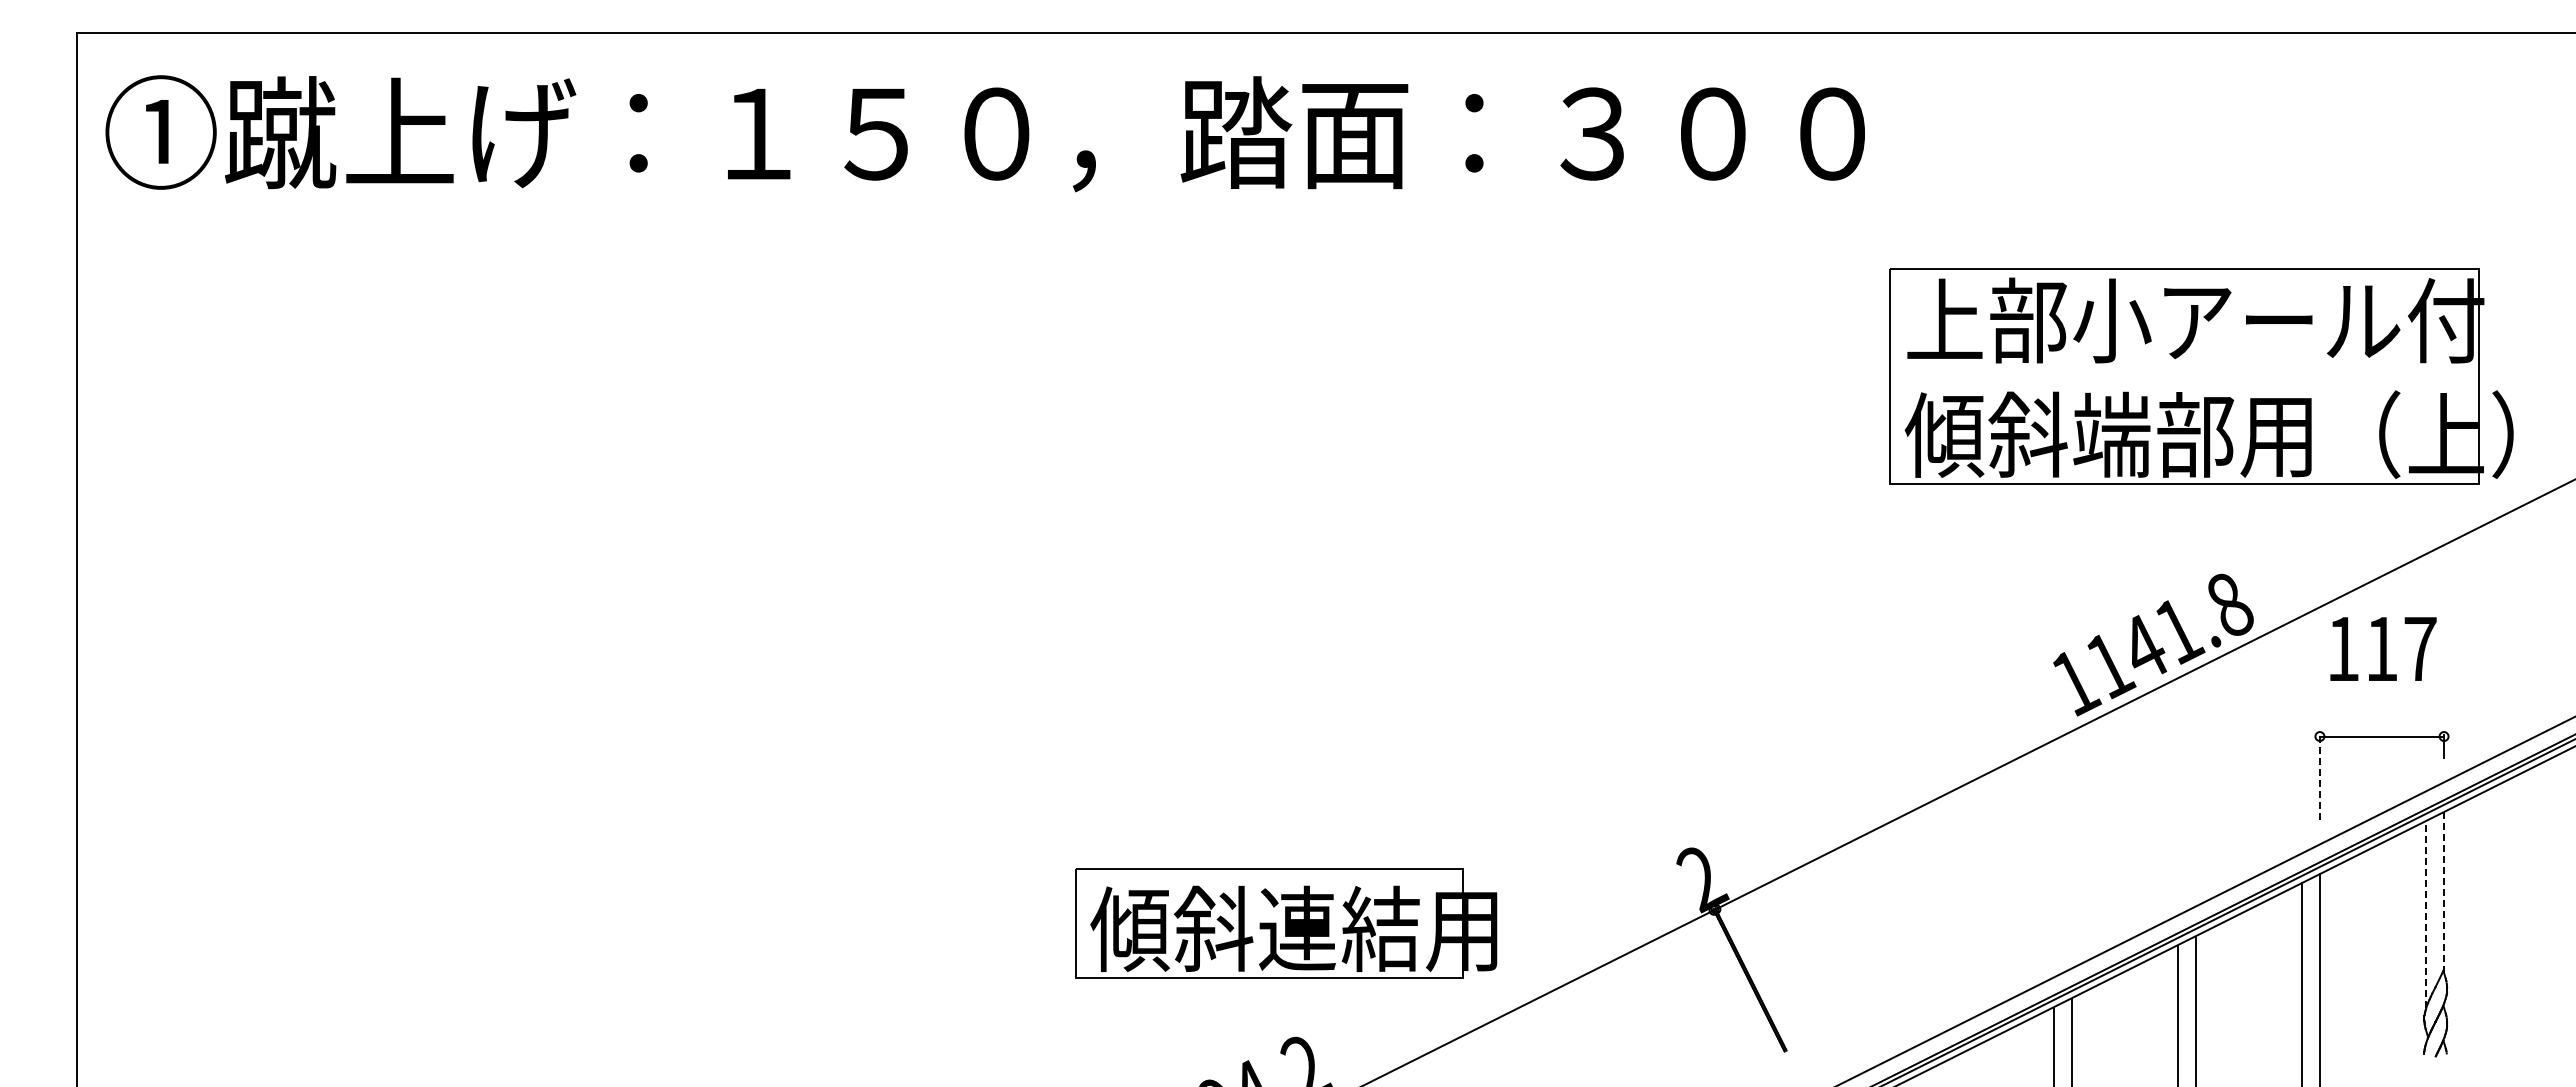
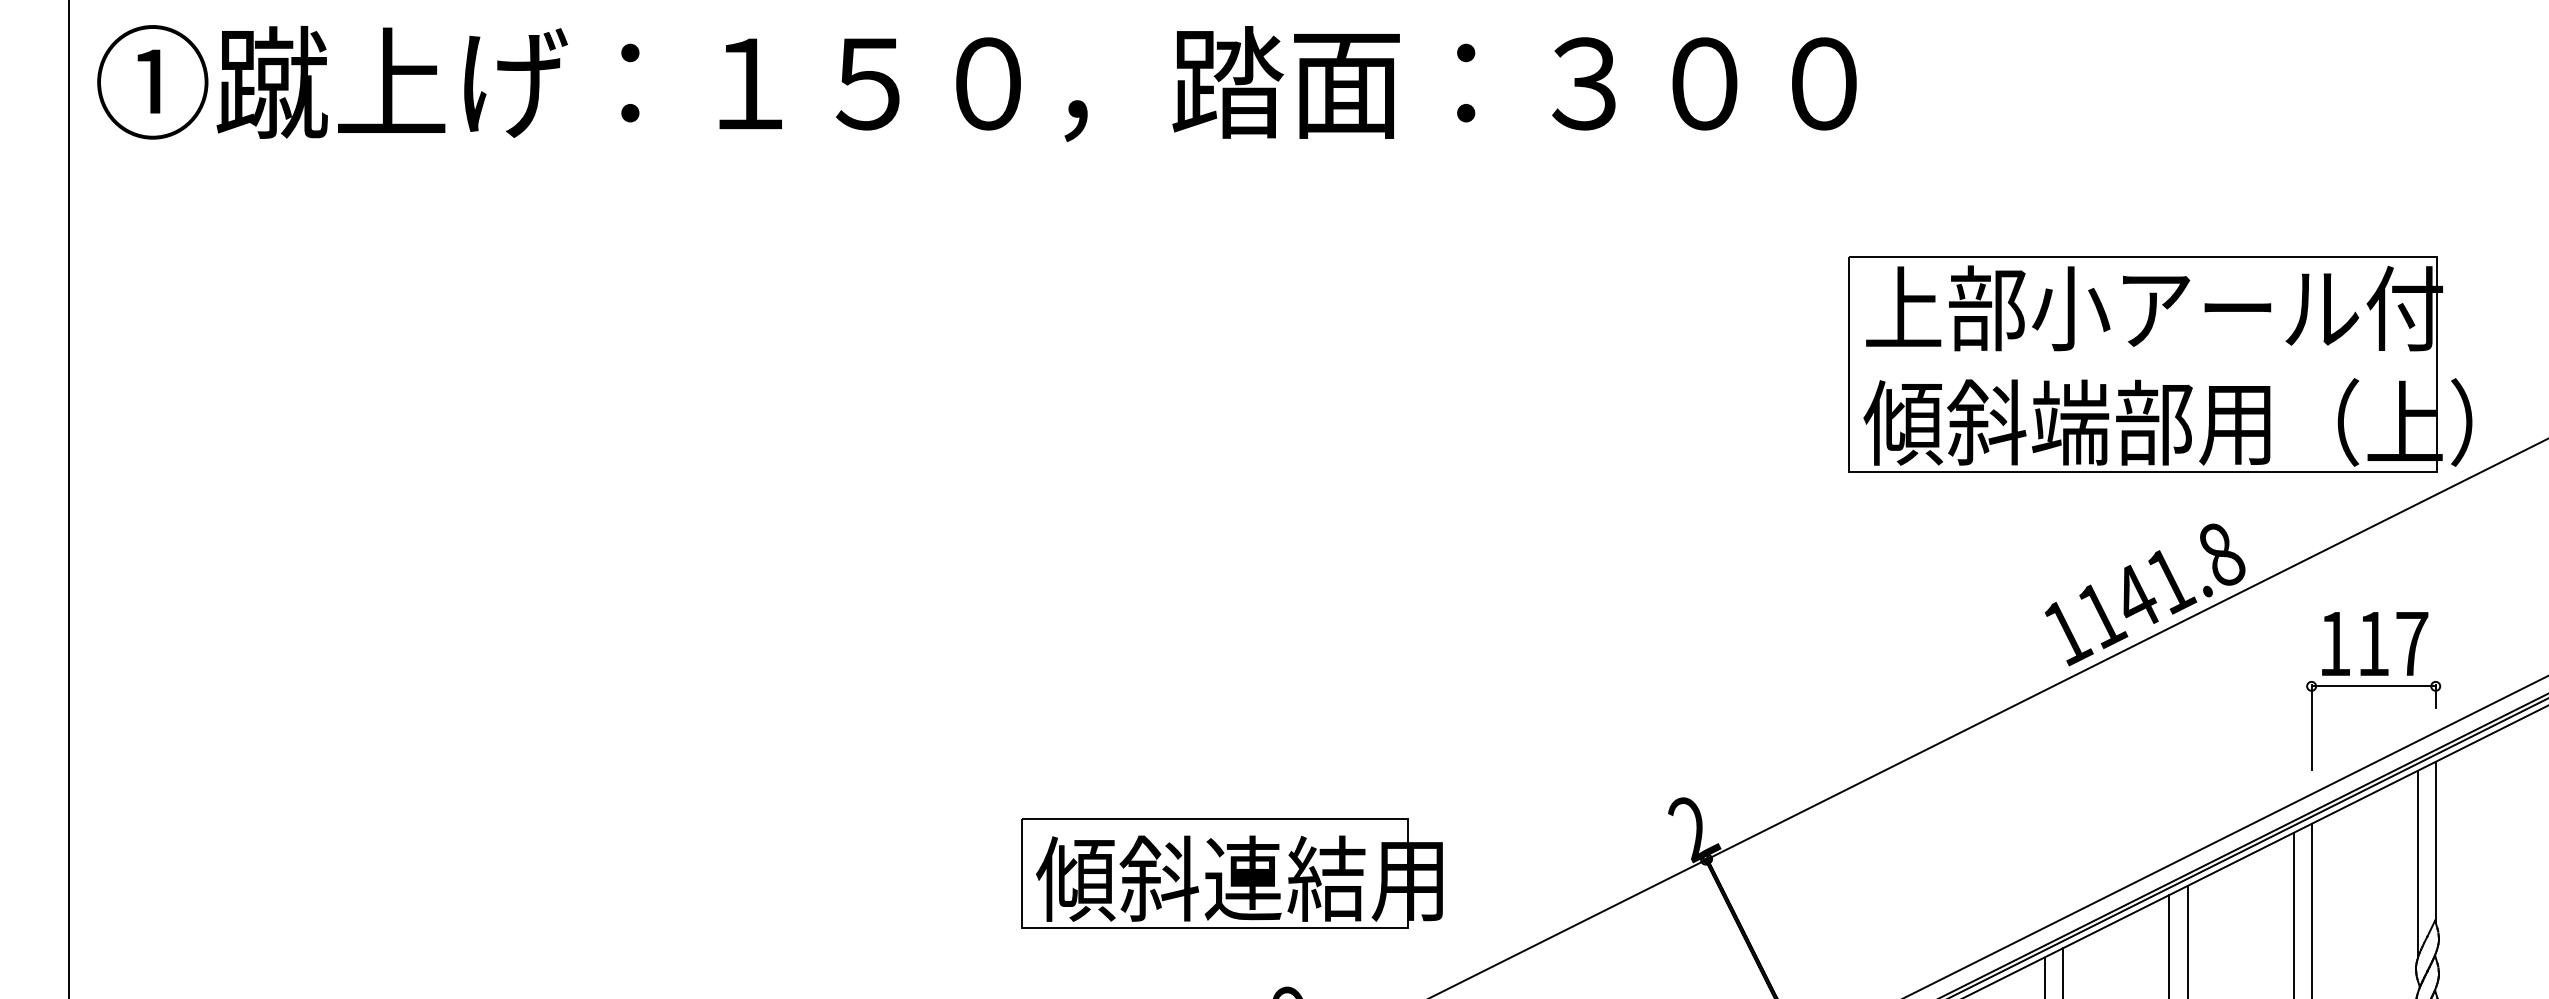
part: (2201, 376) -> (2160, 364), moved
text: (2383, 648) -> (2375, 643), moved
line: (2319, 777) -> (2311, 727), dashed -> solid
line: (2444, 892) -> (2436, 842), dashed -> solid
line: (2426, 914) -> (2418, 864), dashed -> solid
part: (1286, 923) -> (1232, 873), moved

